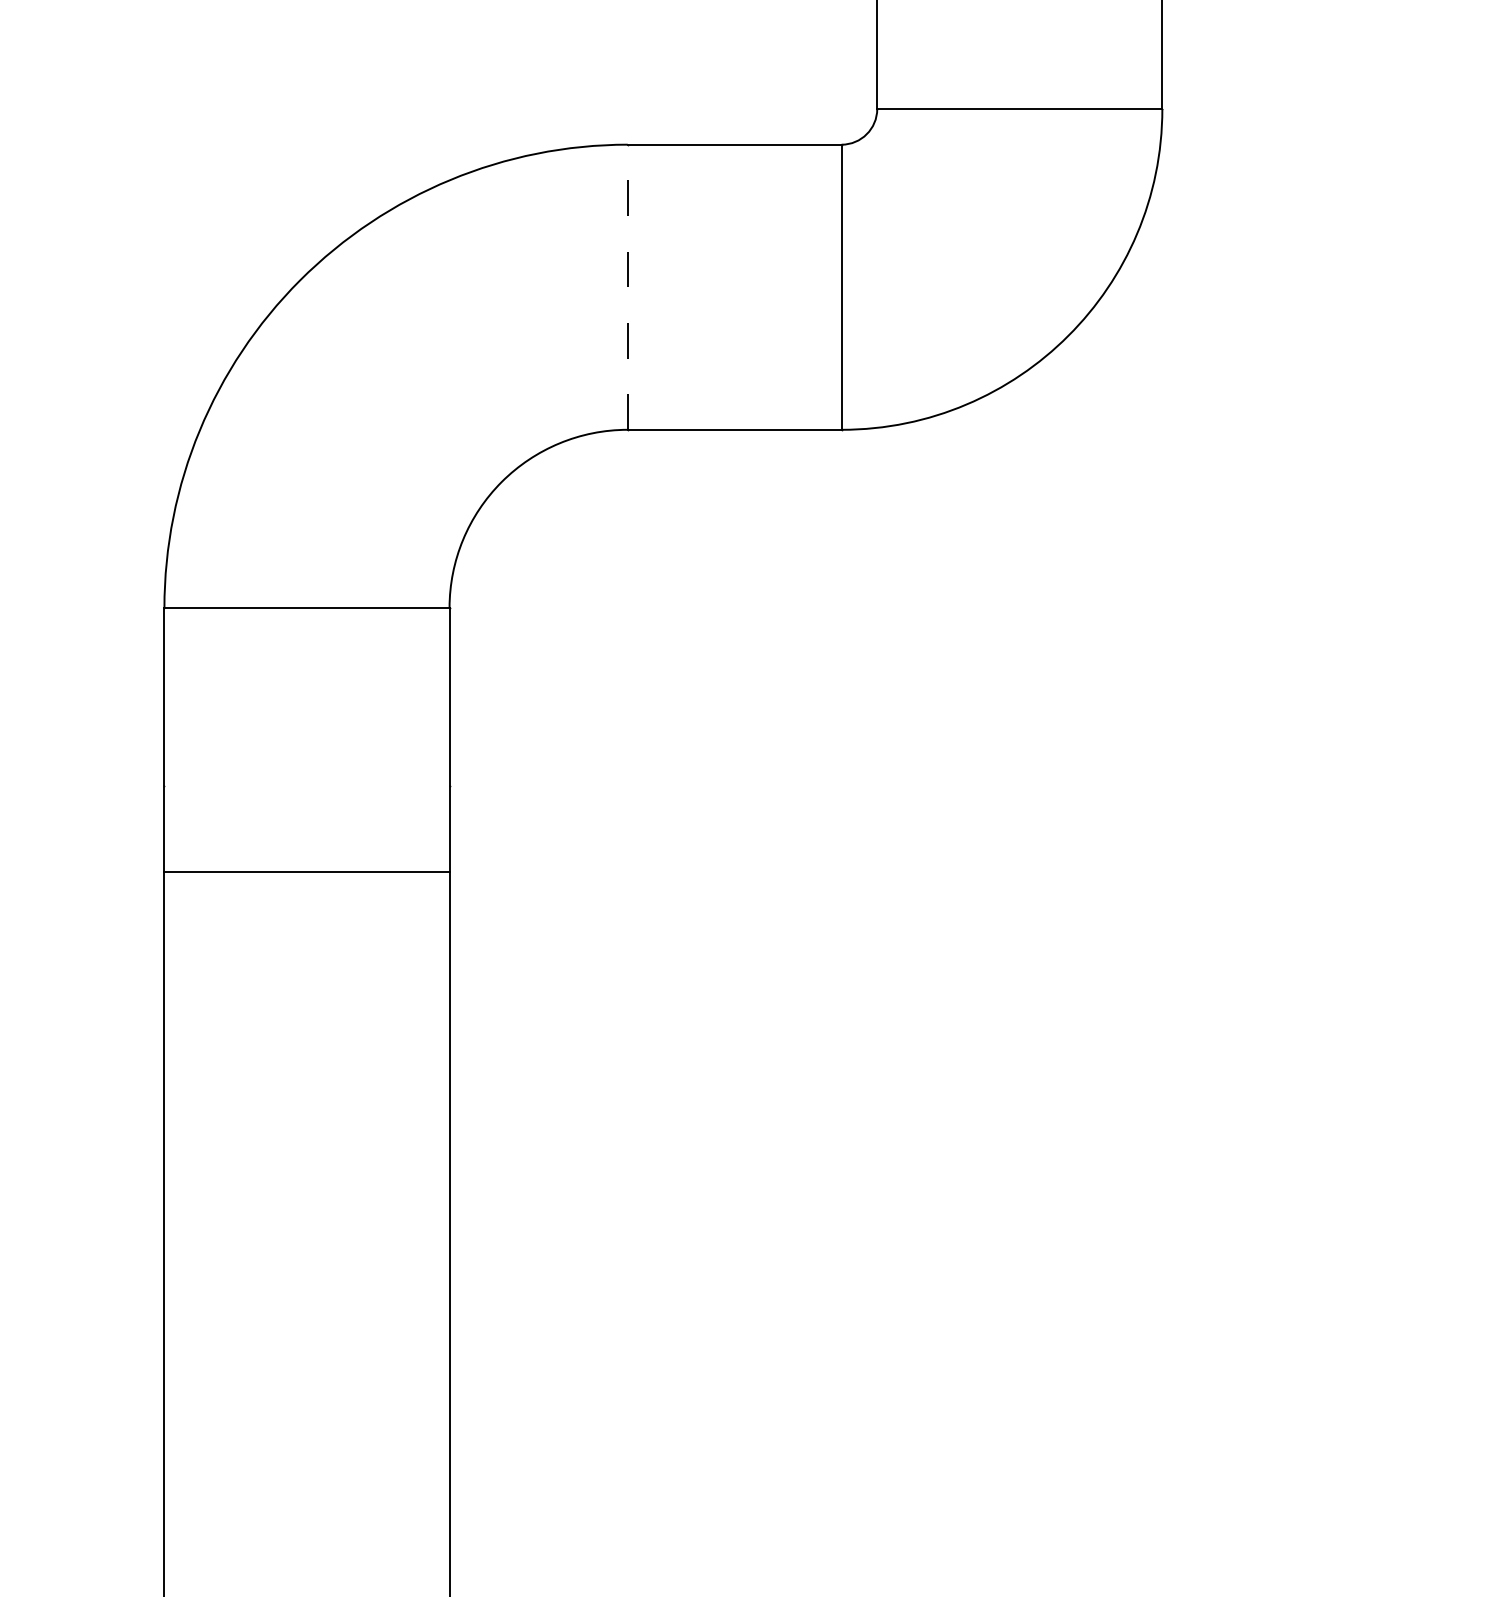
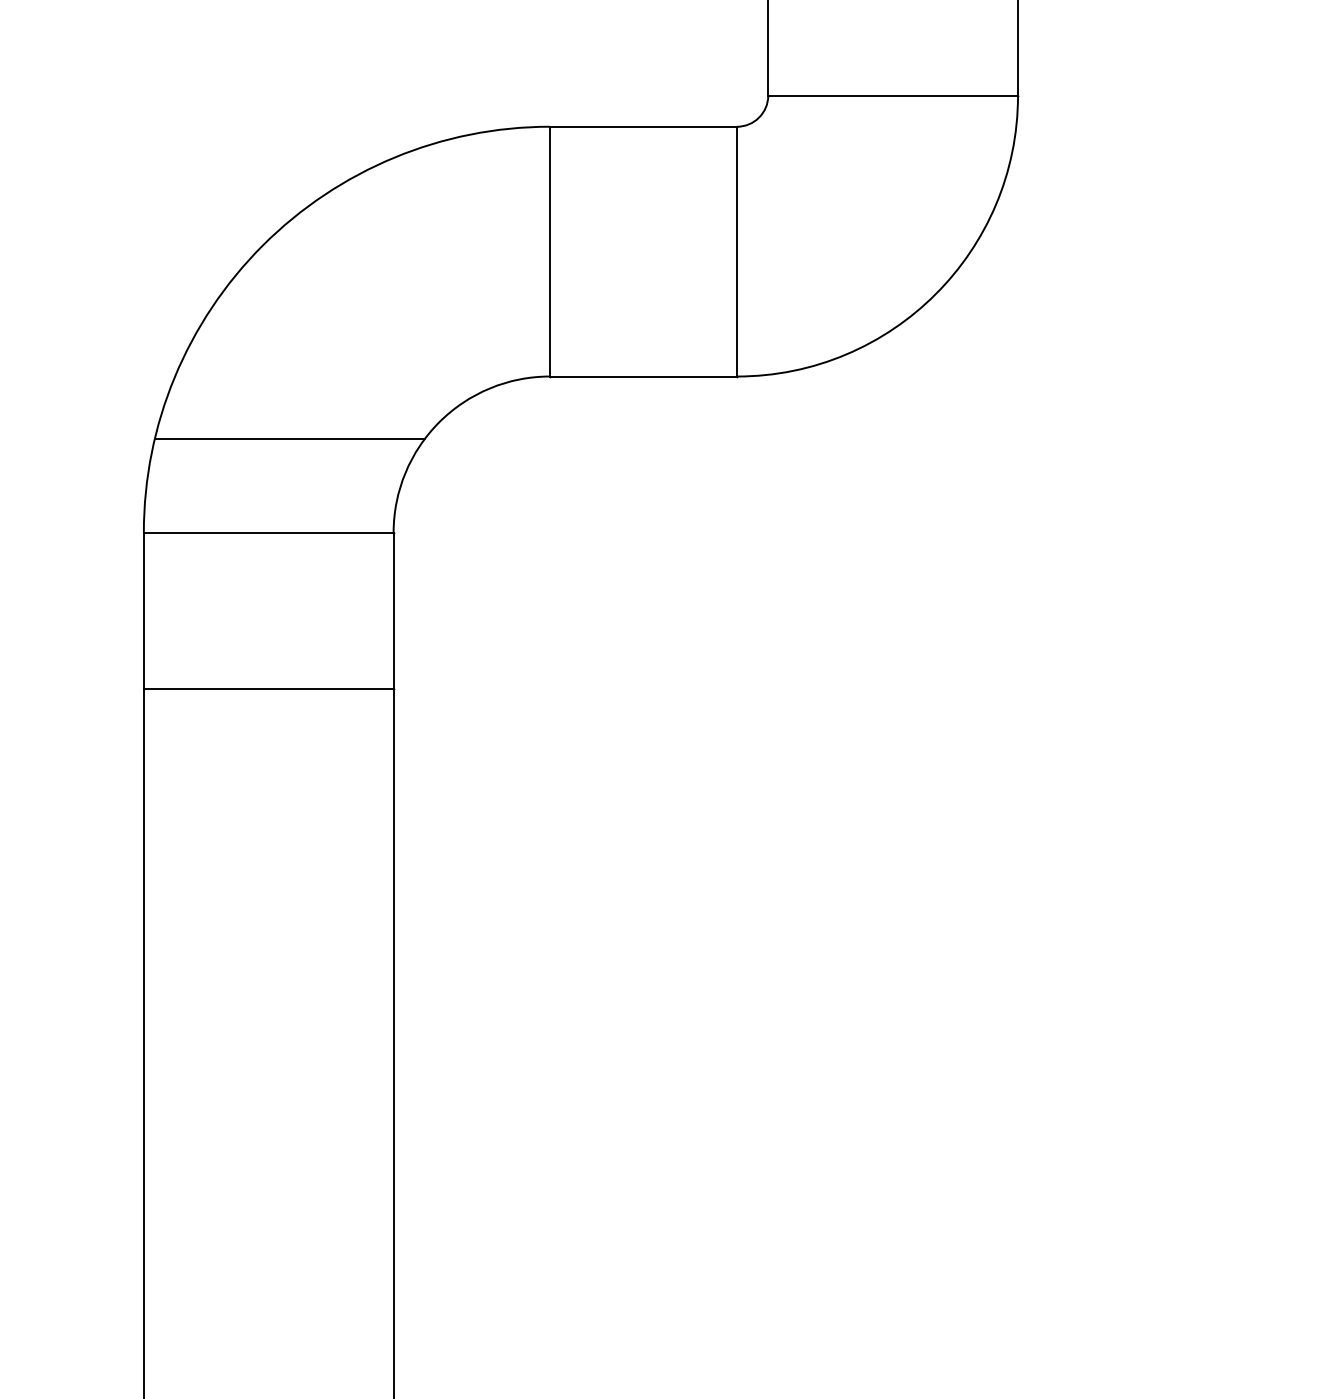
line: (627, 287) -> (549, 251), dashed -> solid
line: (330, 501) -> (289, 439), added
line: (306, 872) -> (268, 688), moved

